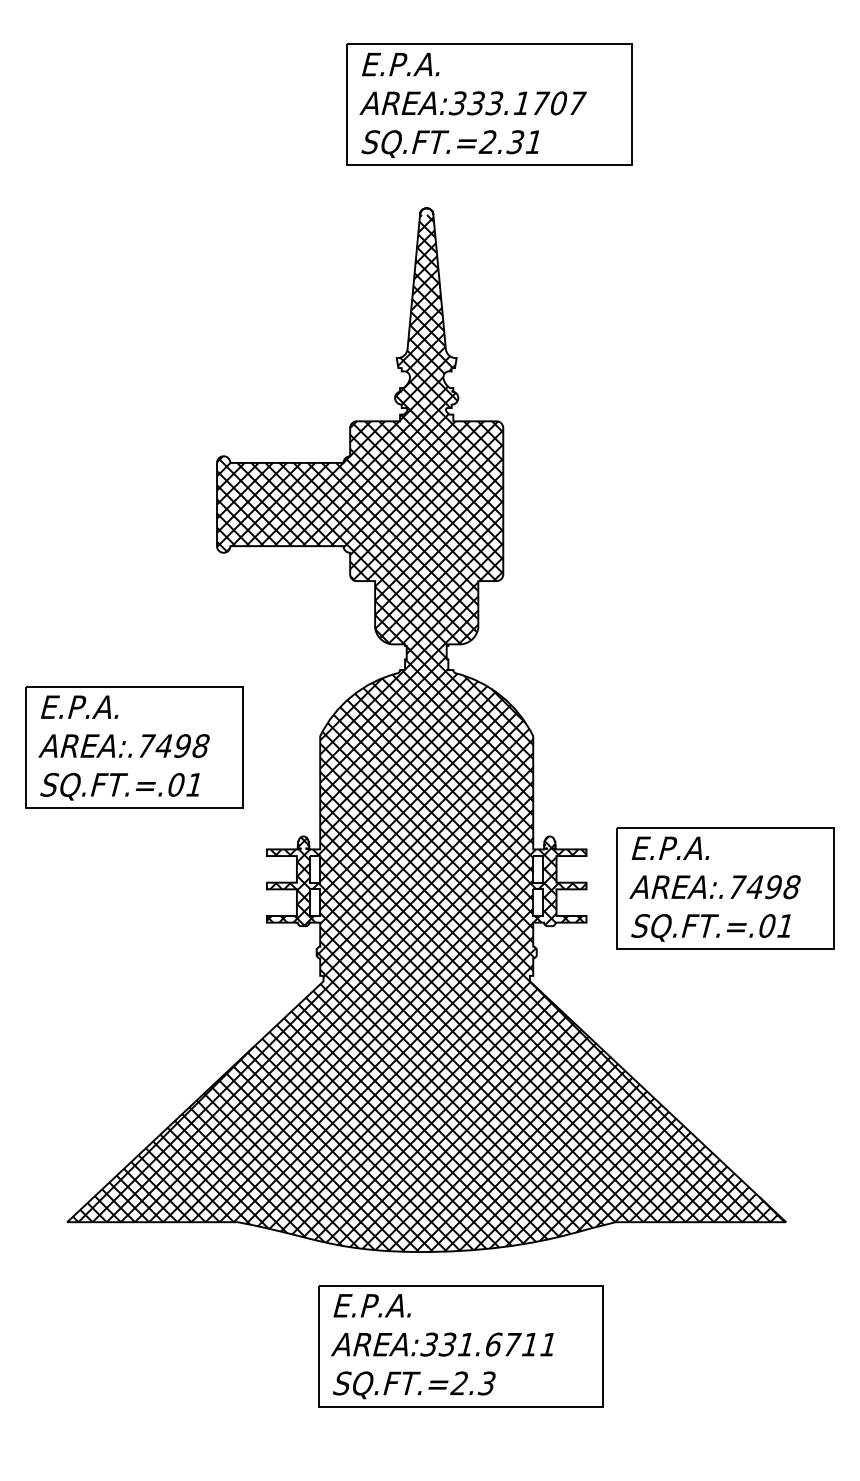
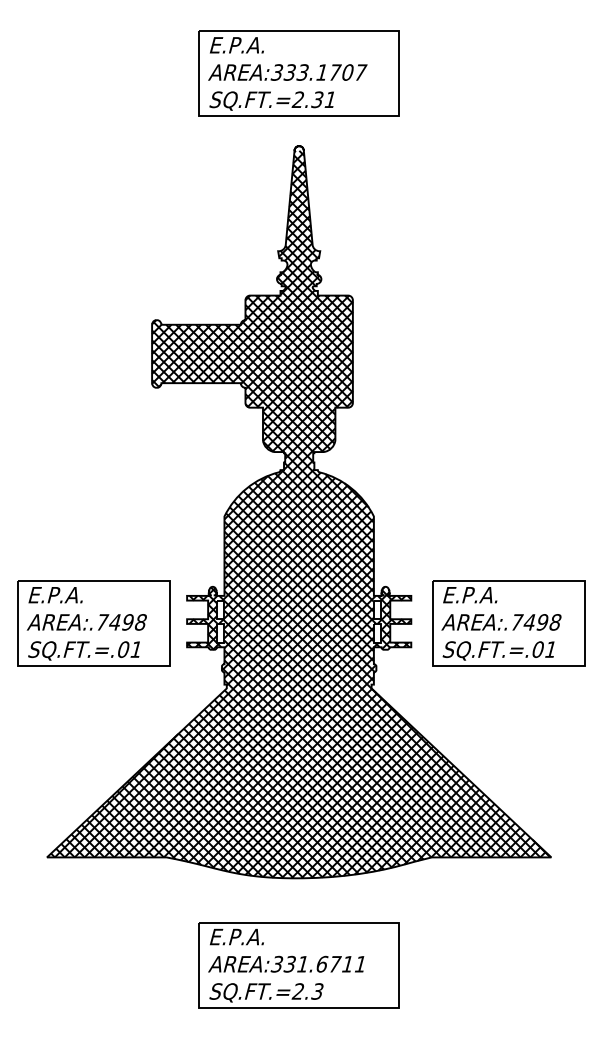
part: (488, 104) -> (298, 73), moved
part: (133, 747) -> (93, 623), moved
part: (459, 1346) -> (298, 965), moved

